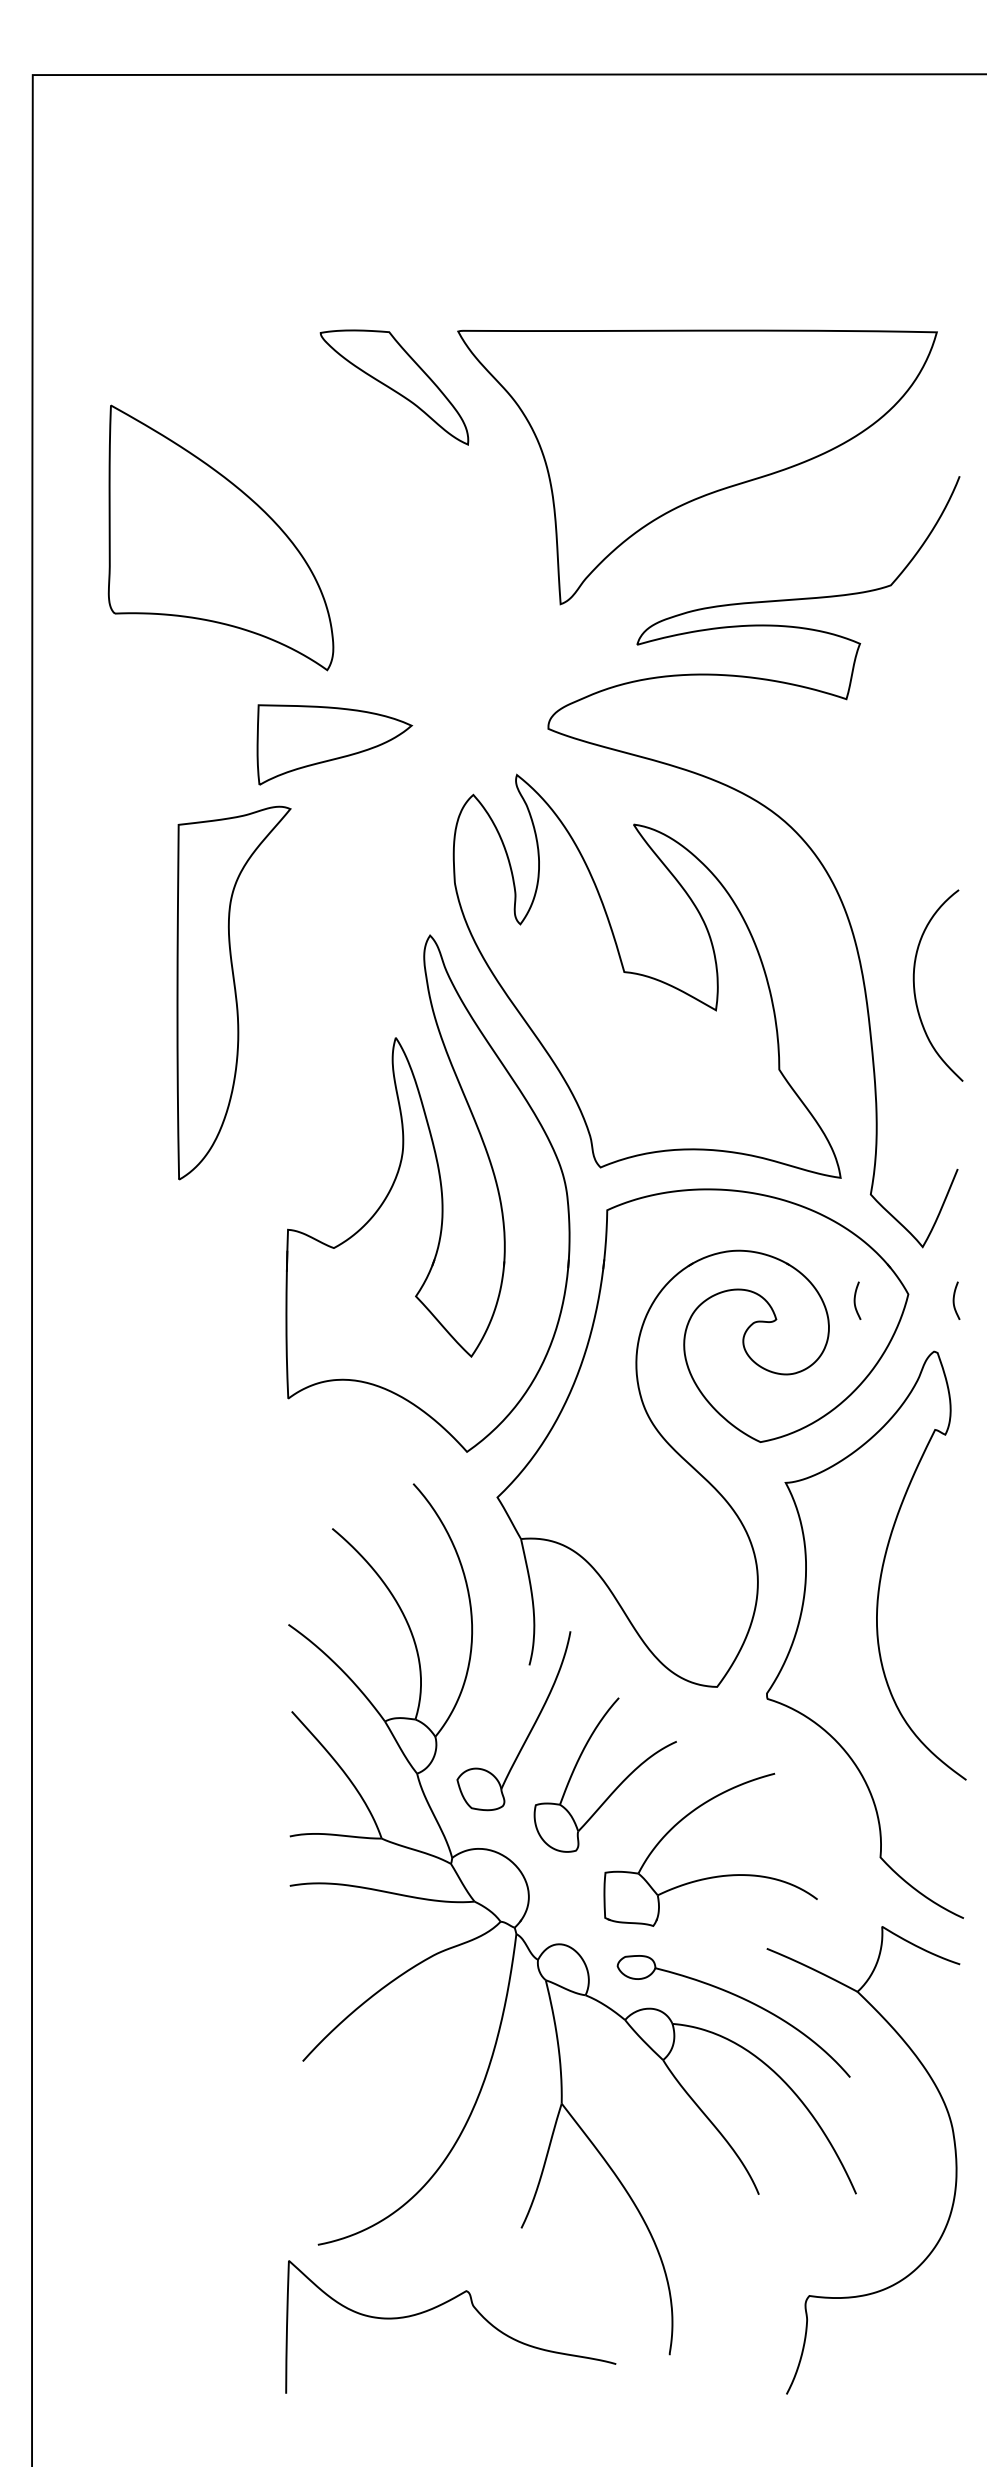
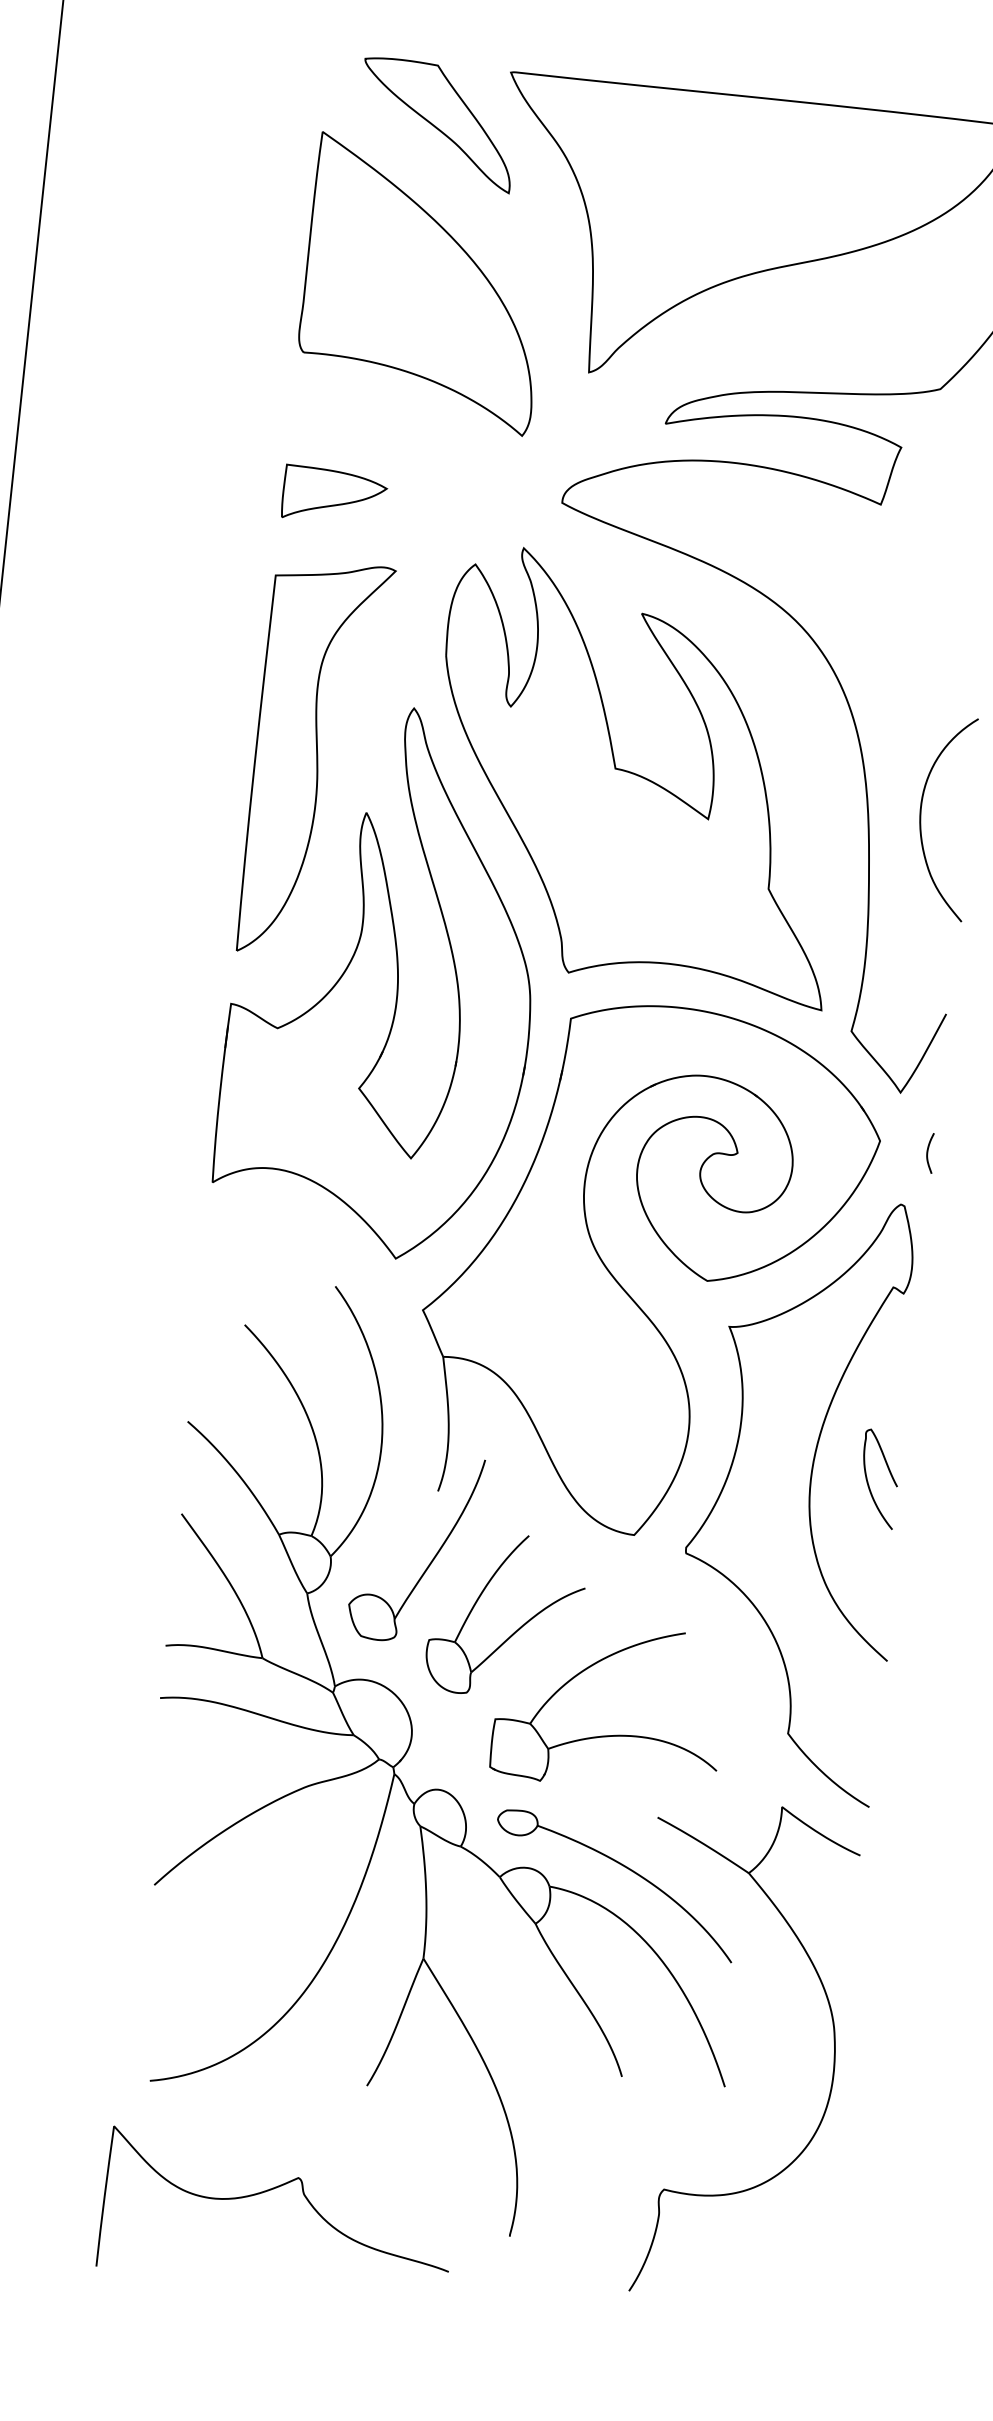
part: (220, 537) -> (423, 283), moved
part: (334, 744) -> (334, 495), size x0.62
curve: (234, 992) -> (316, 758), moved
curve: (855, 1300) -> (823, 1141), removed
curve: (930, 1612) -> (868, 1480), added
curve: (440, 2306) -> (269, 2191), moved

